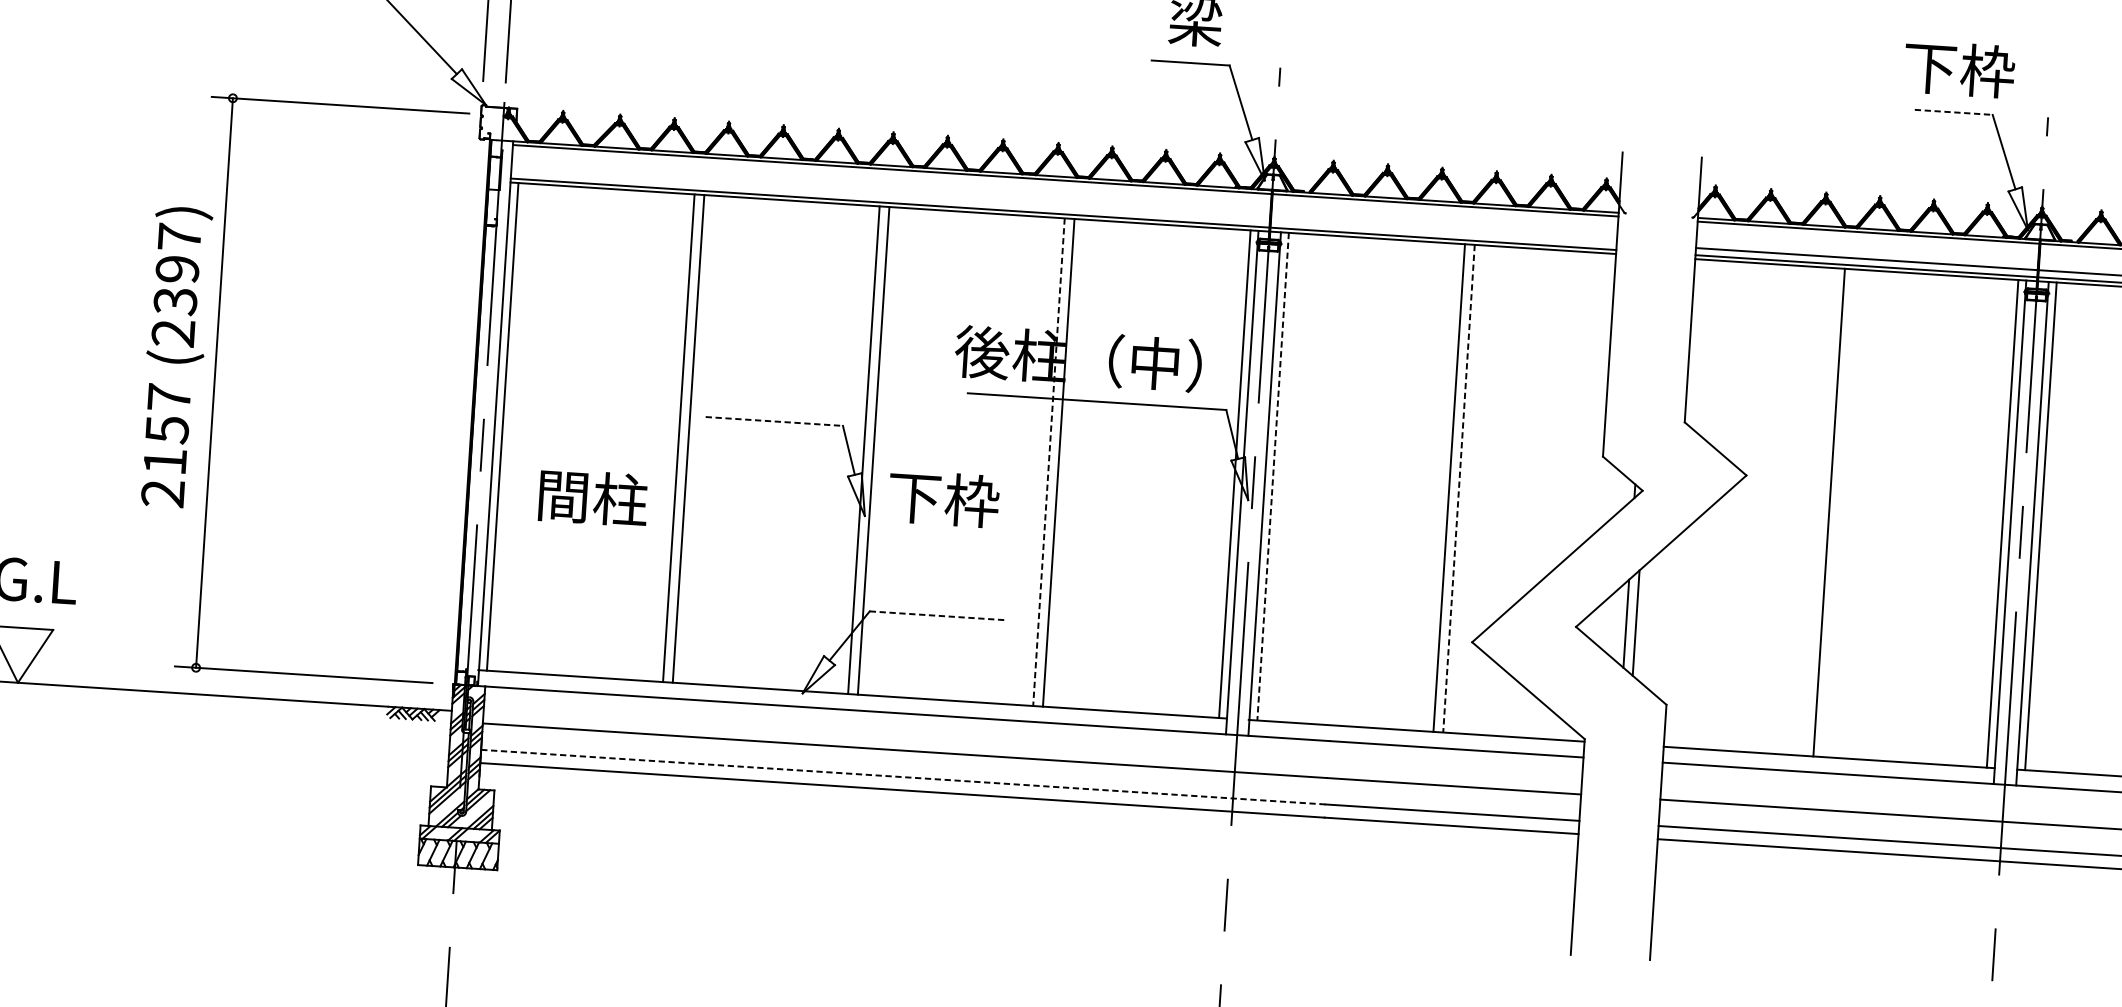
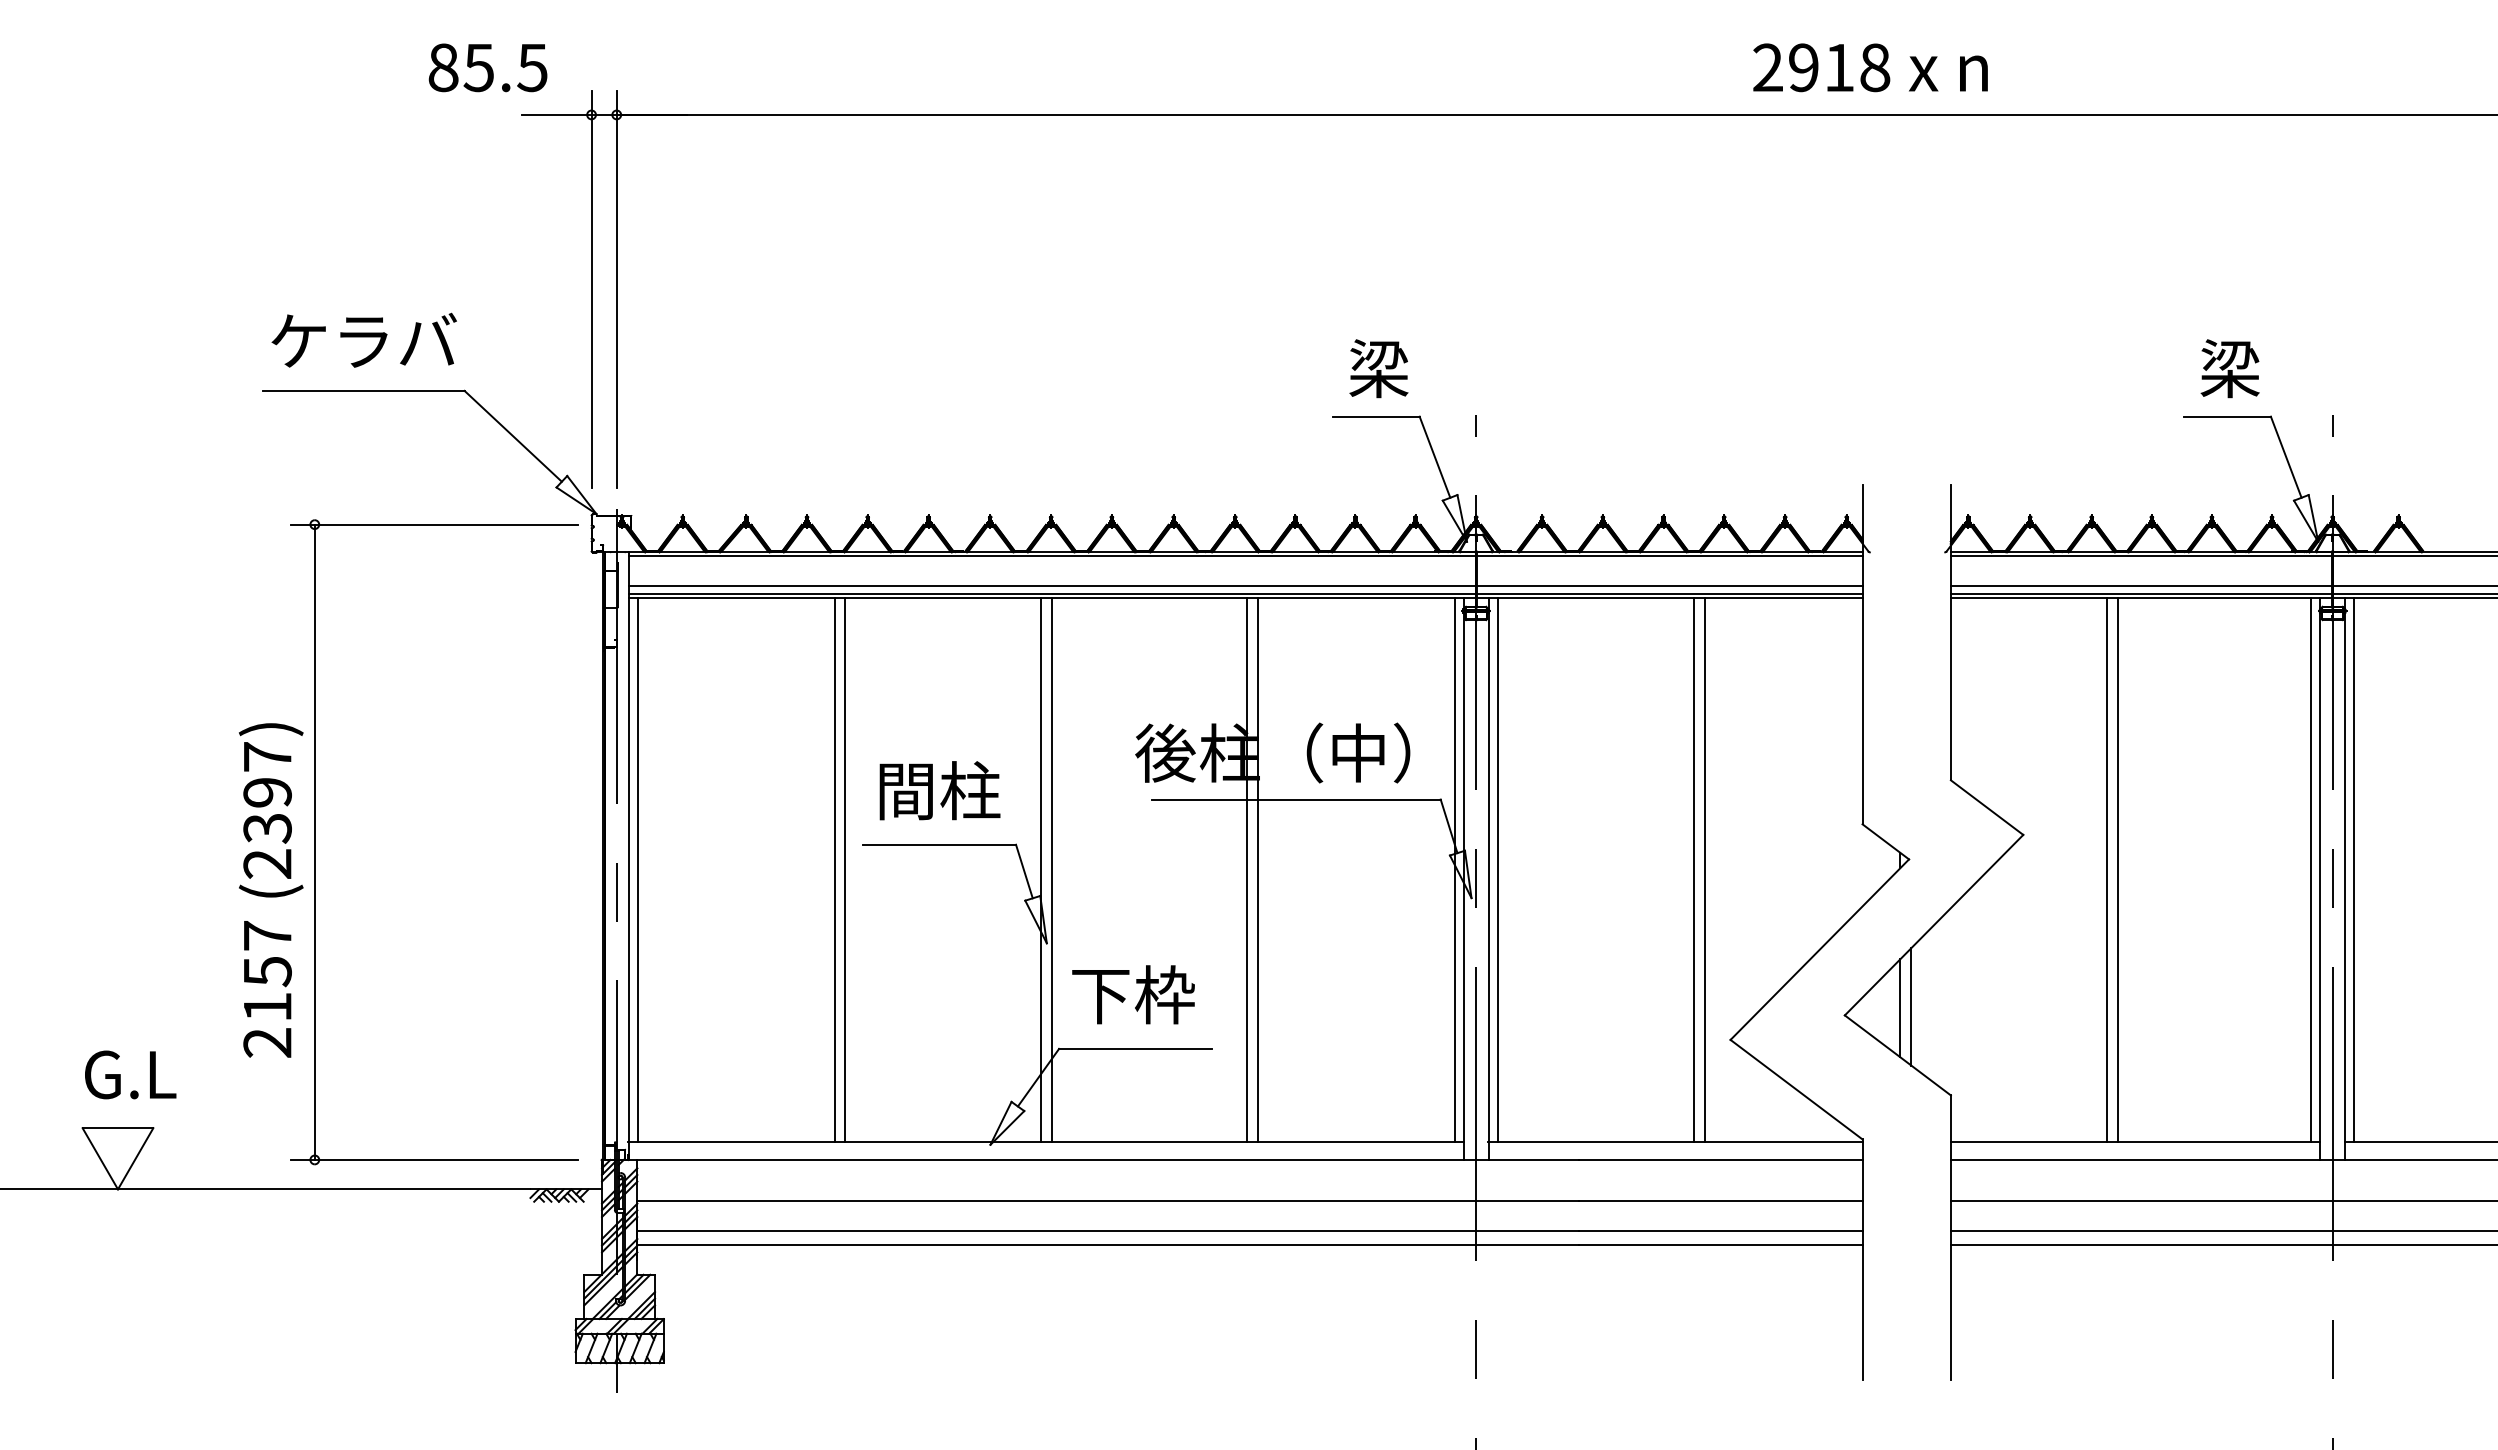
text: (1959, 69) -> (2230, 368), 下枠 -> 梁
line: (1953, 112) -> (2227, 416), dashed -> solid
line: (1063, 206) -> (1245, 585), added
text: (175, 357) -> (271, 890), moved
line: (774, 421) -> (939, 844), dashed -> solid
line: (1048, 462) -> (1247, 870), dashed -> solid
line: (1273, 476) -> (1497, 870), dashed -> solid
line: (1458, 488) -> (1704, 870), dashed -> solid
text: (592, 497) -> (939, 790), moved
text: (943, 498) -> (1133, 994), moved
line: (1818, 512) -> (2106, 870), added
line: (938, 615) -> (1135, 1048), dashed -> solid
line: (903, 777) -> (1108, 1230), dashed -> solid

